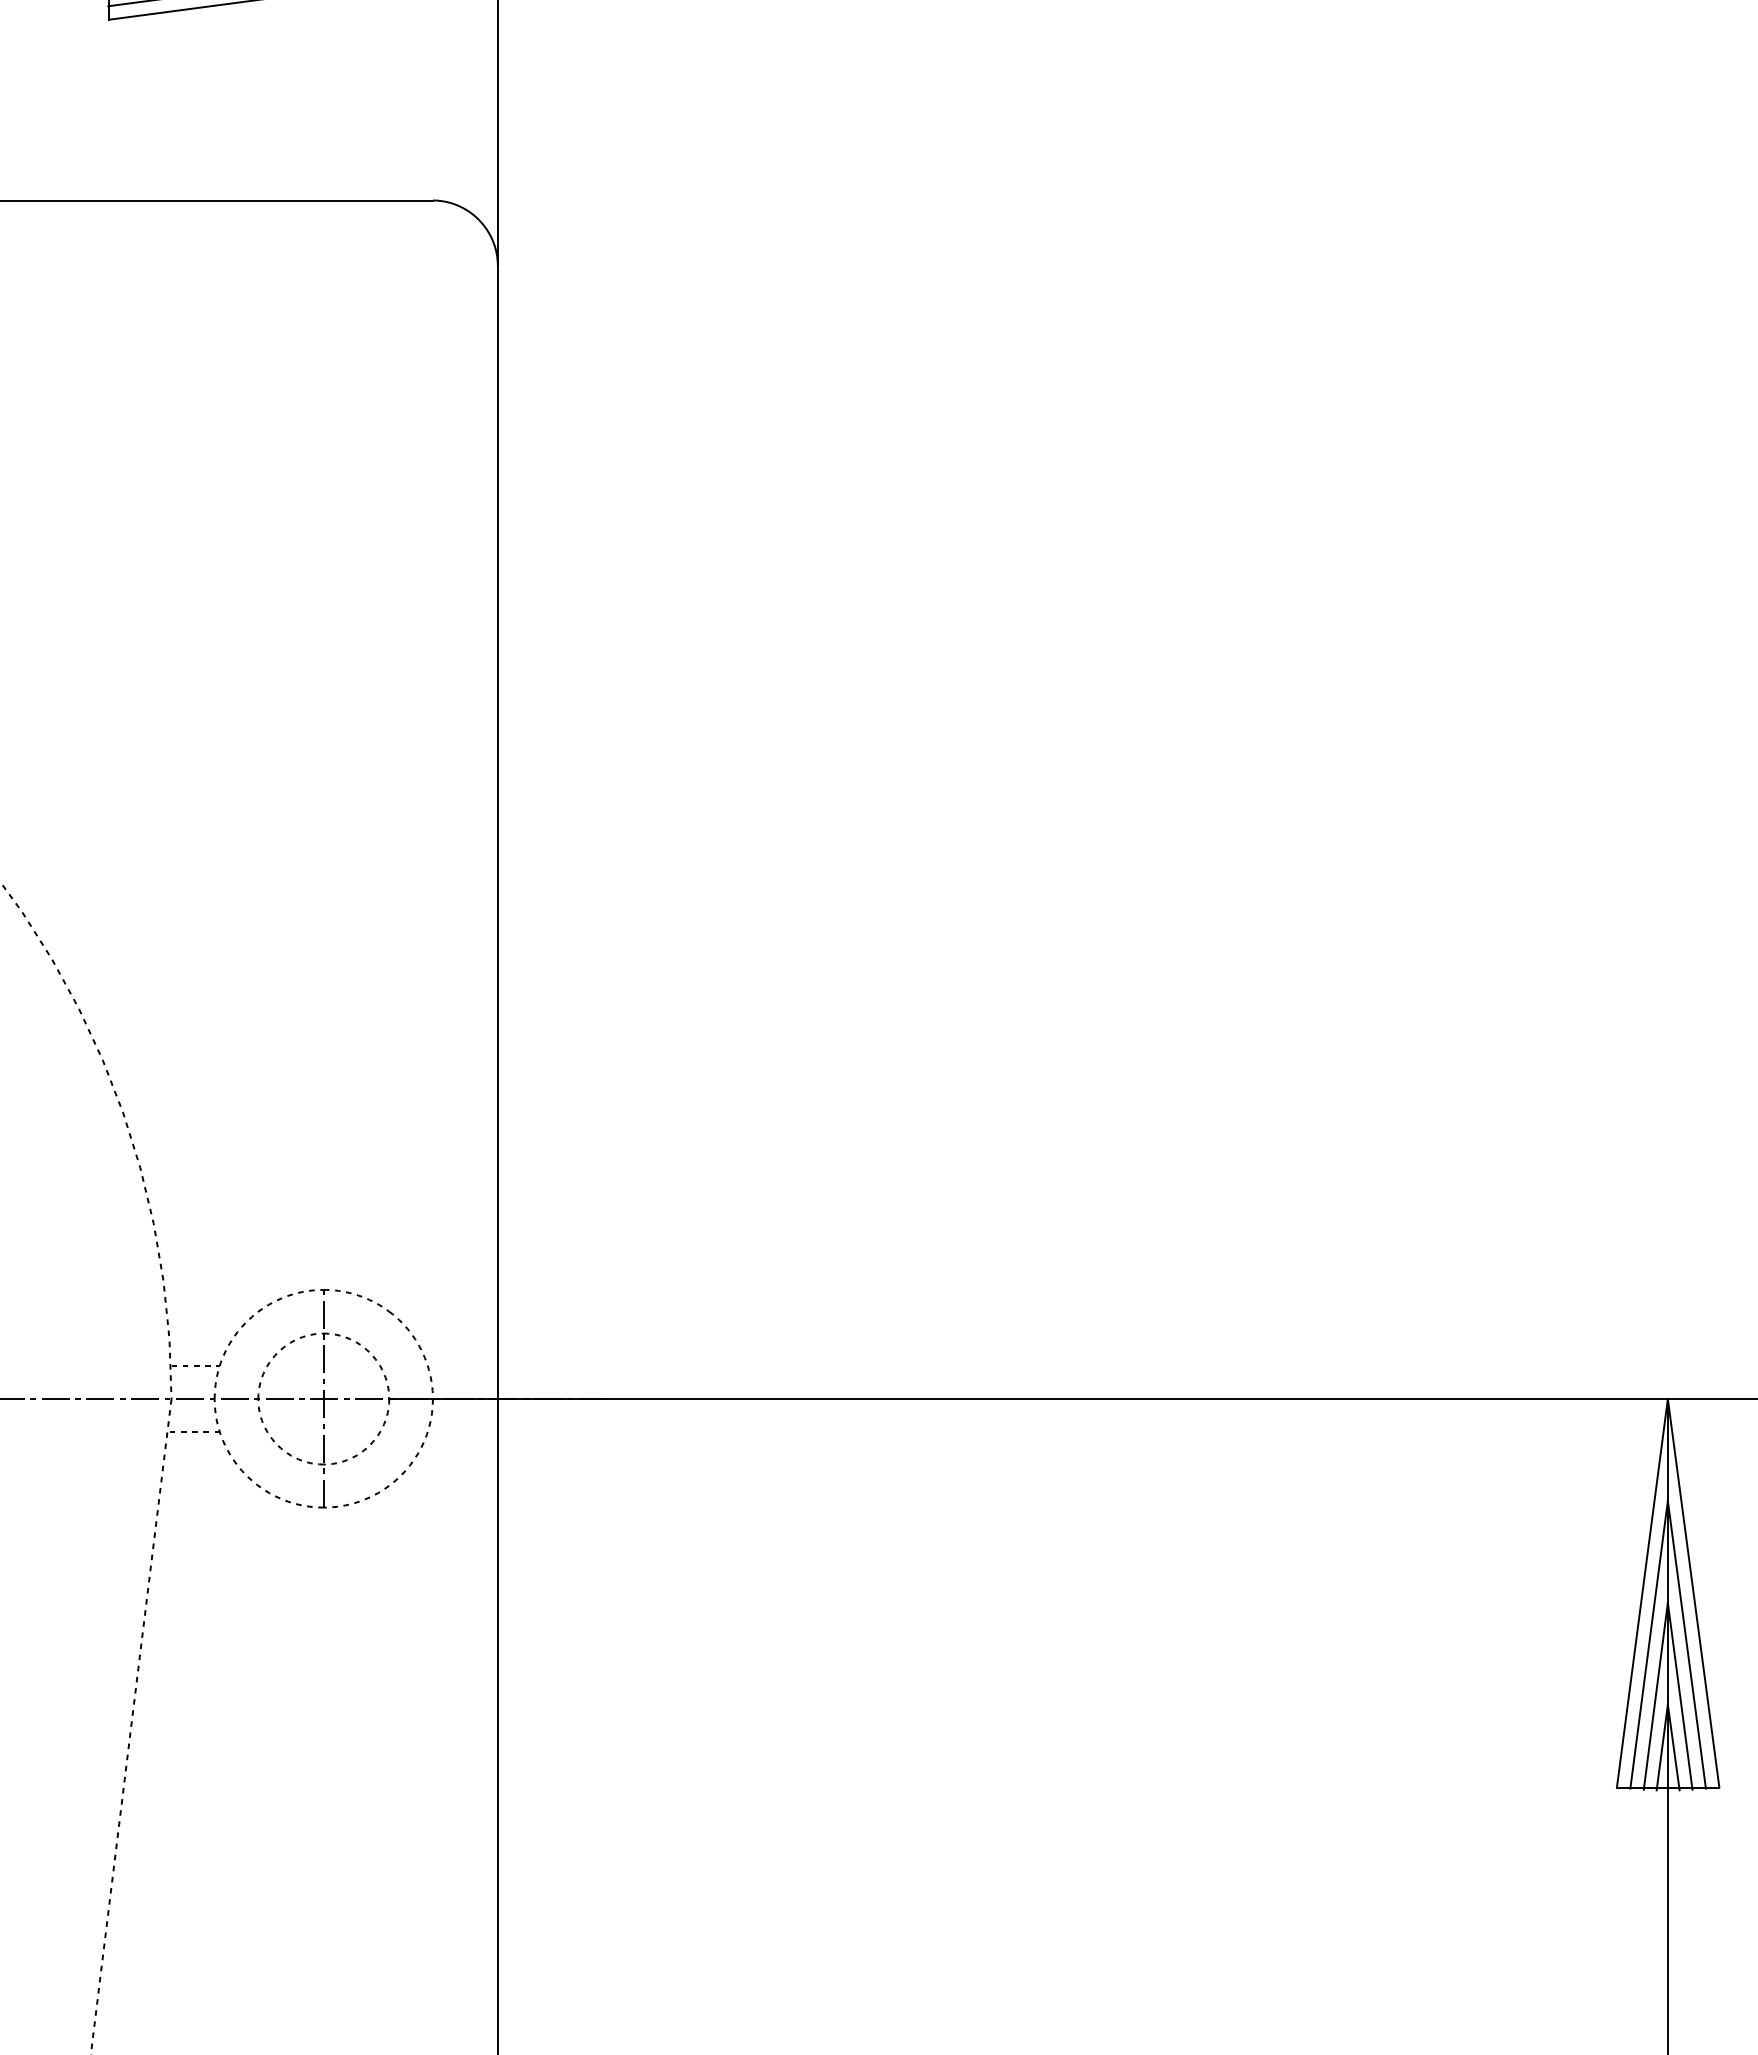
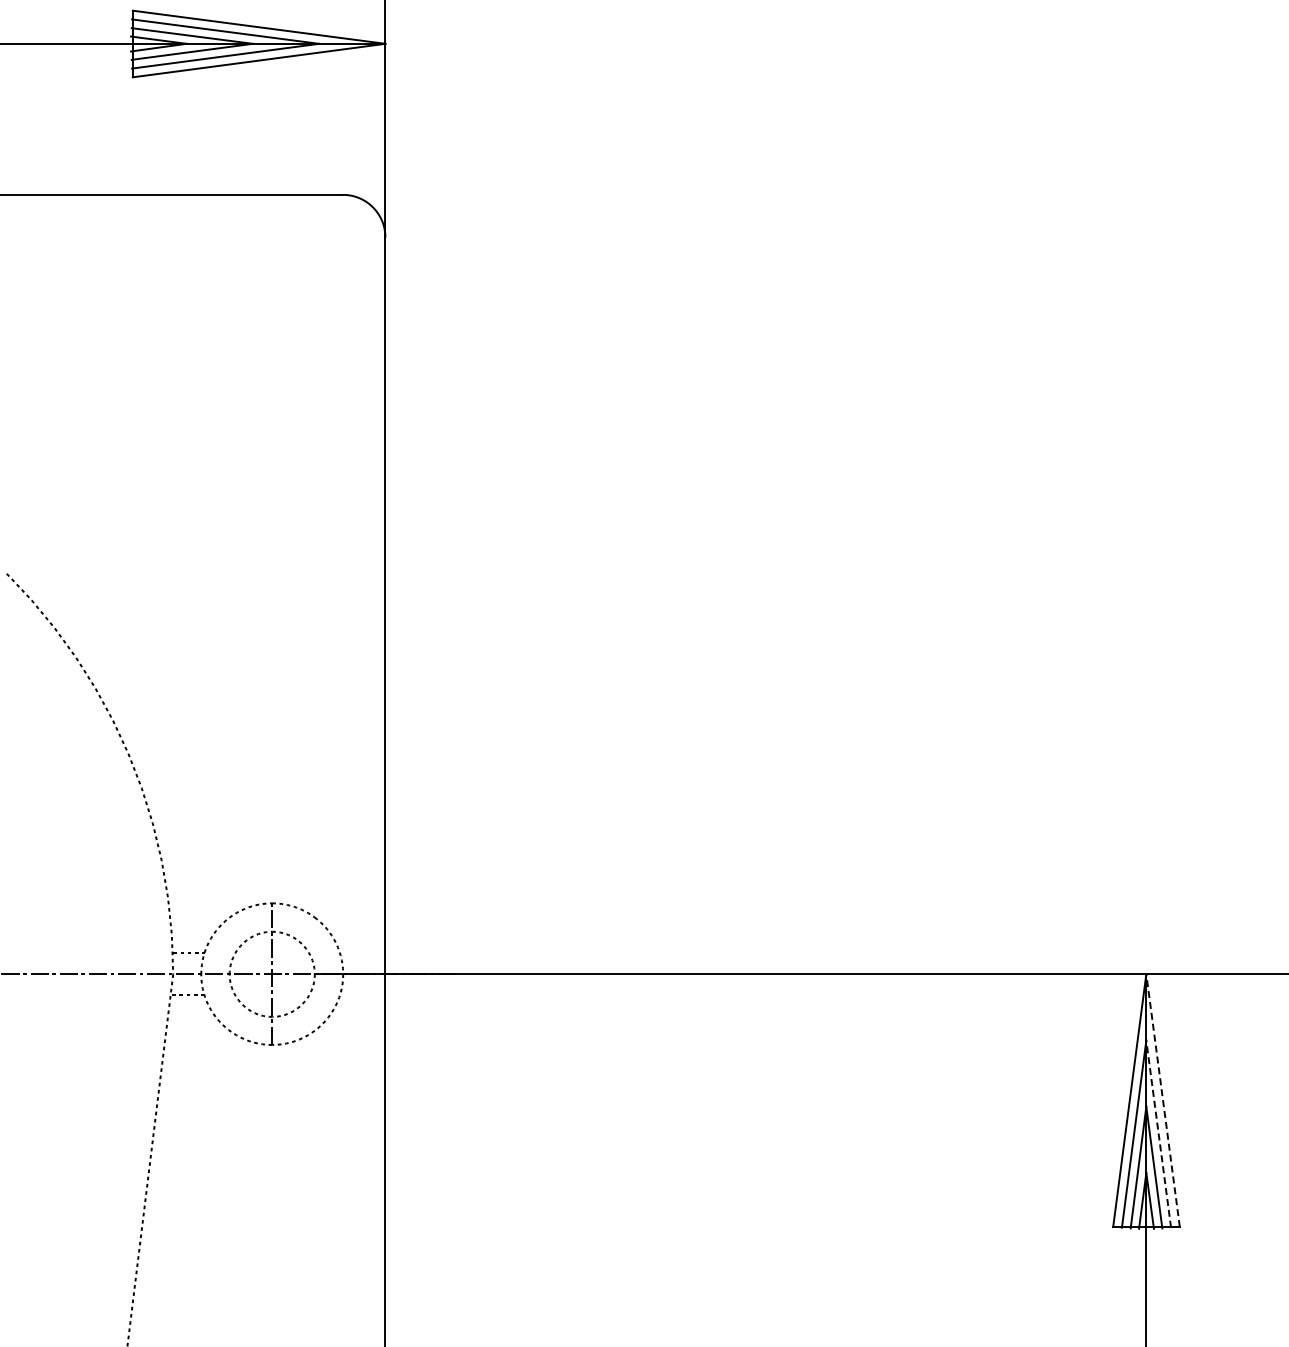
line: (1694, 1593) -> (1163, 1100), solid -> dashed
line: (1686, 1643) -> (1158, 1133), solid -> dashed

